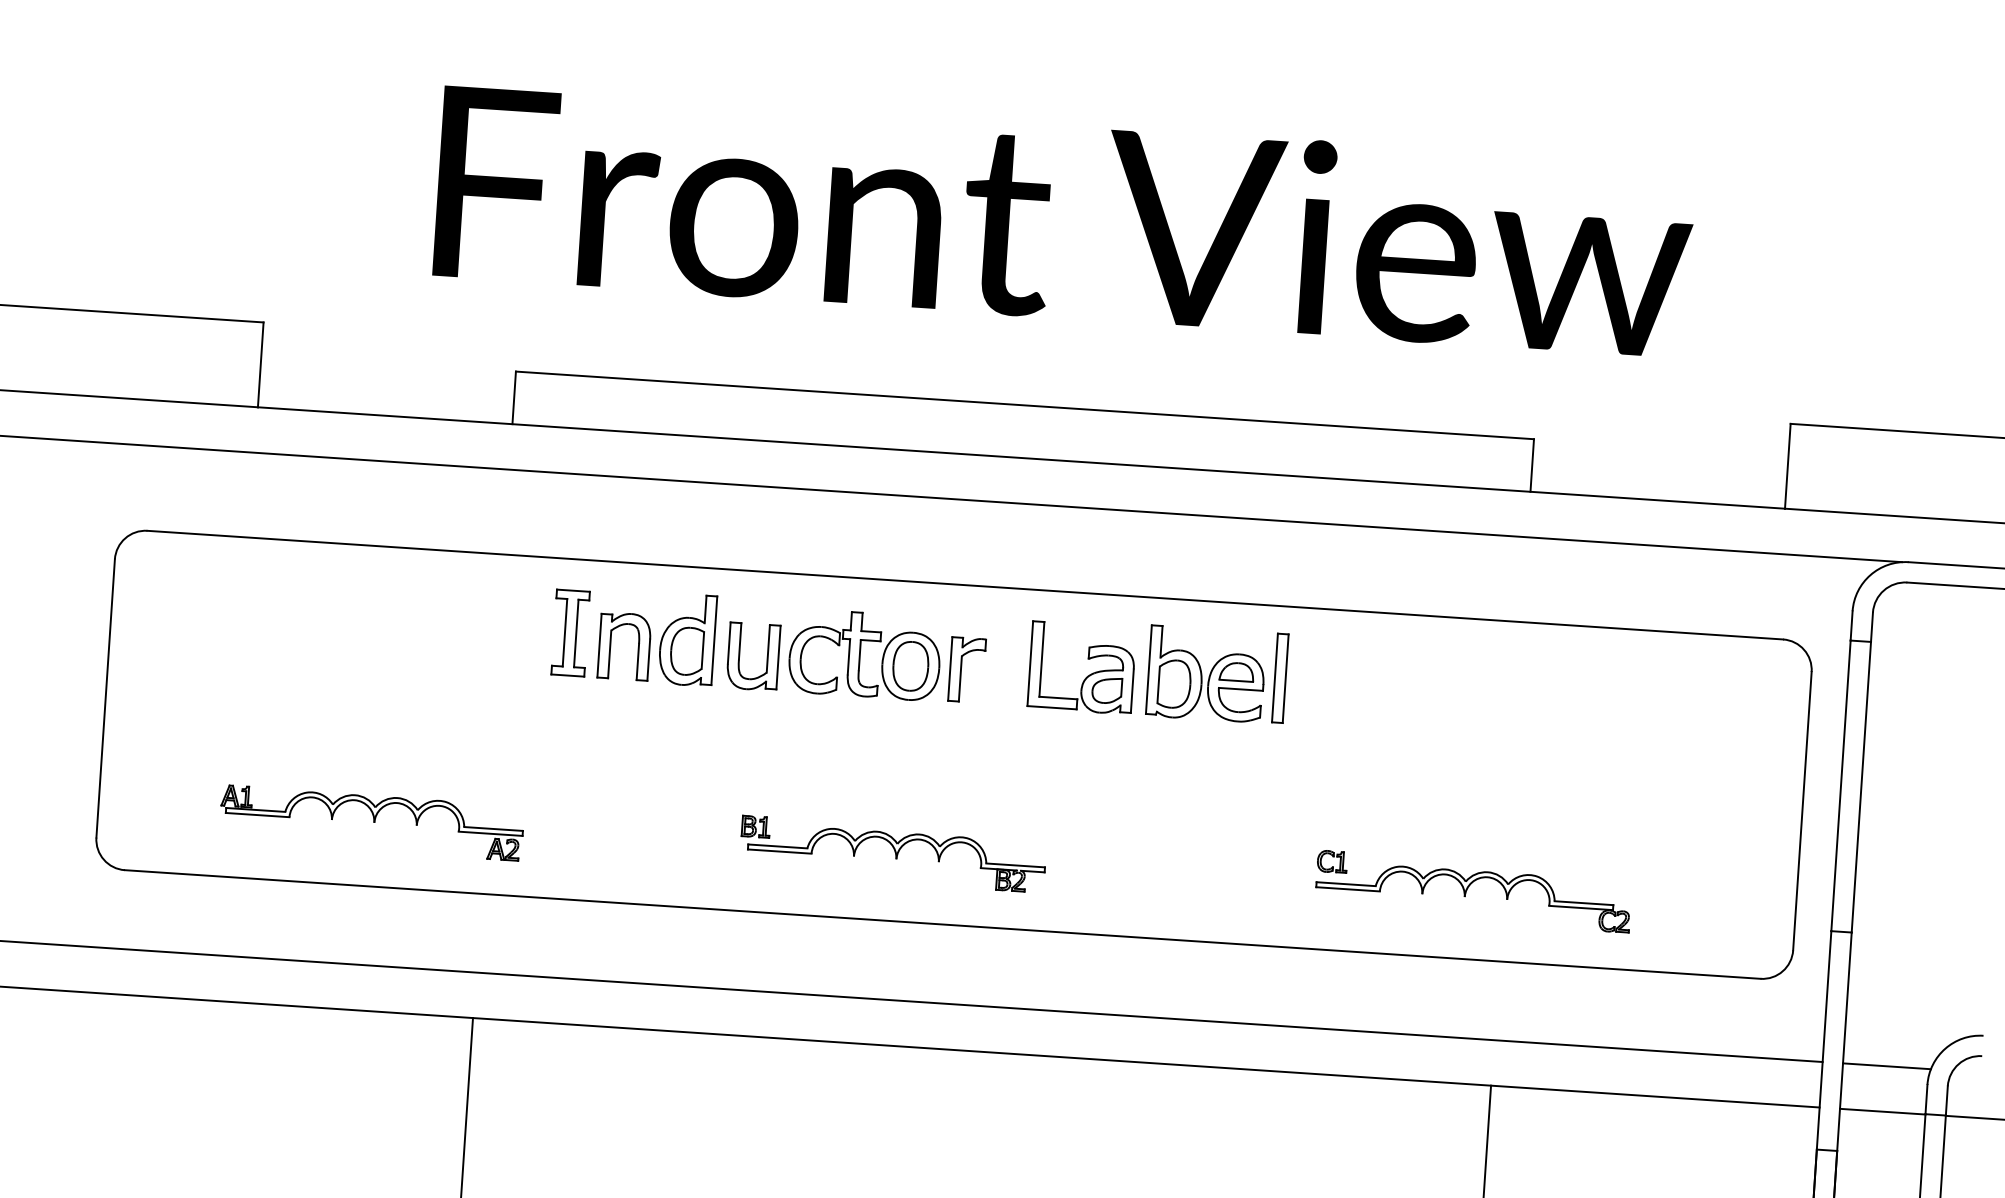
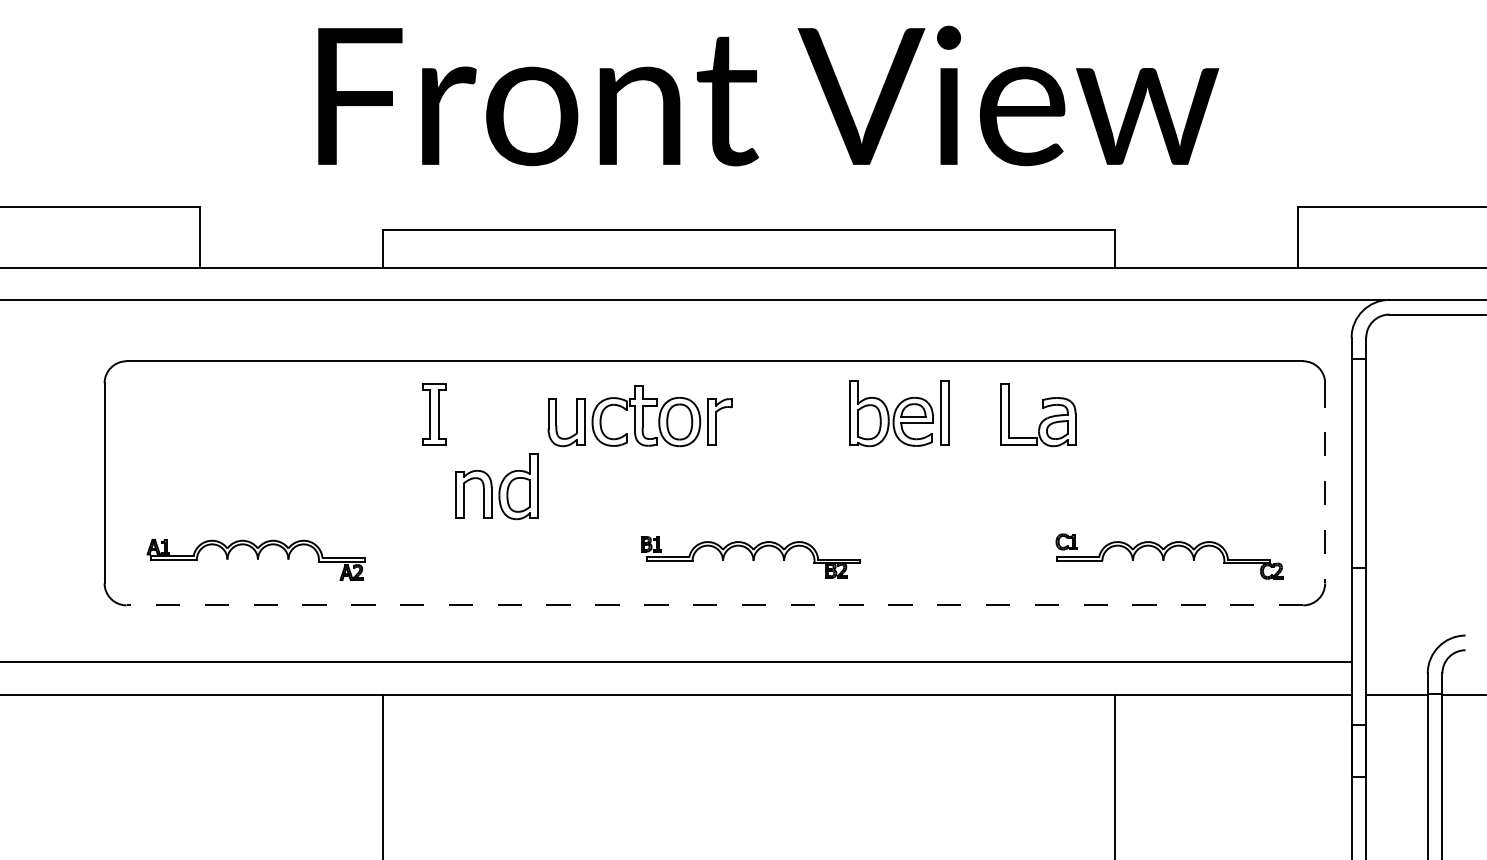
part: (656, 637) -> (496, 486), moved
part: (1088, 674) -> (1043, 419), moved
line: (1802, 811) -> (1325, 483), solid -> dashed
part: (370, 822) -> (255, 559), moved
part: (892, 854) -> (750, 557), moved
part: (1473, 891) -> (1169, 556), moved
line: (942, 924) -> (714, 605), solid -> dashed
line: (1886, 1066) -> (1397, 662), removed

